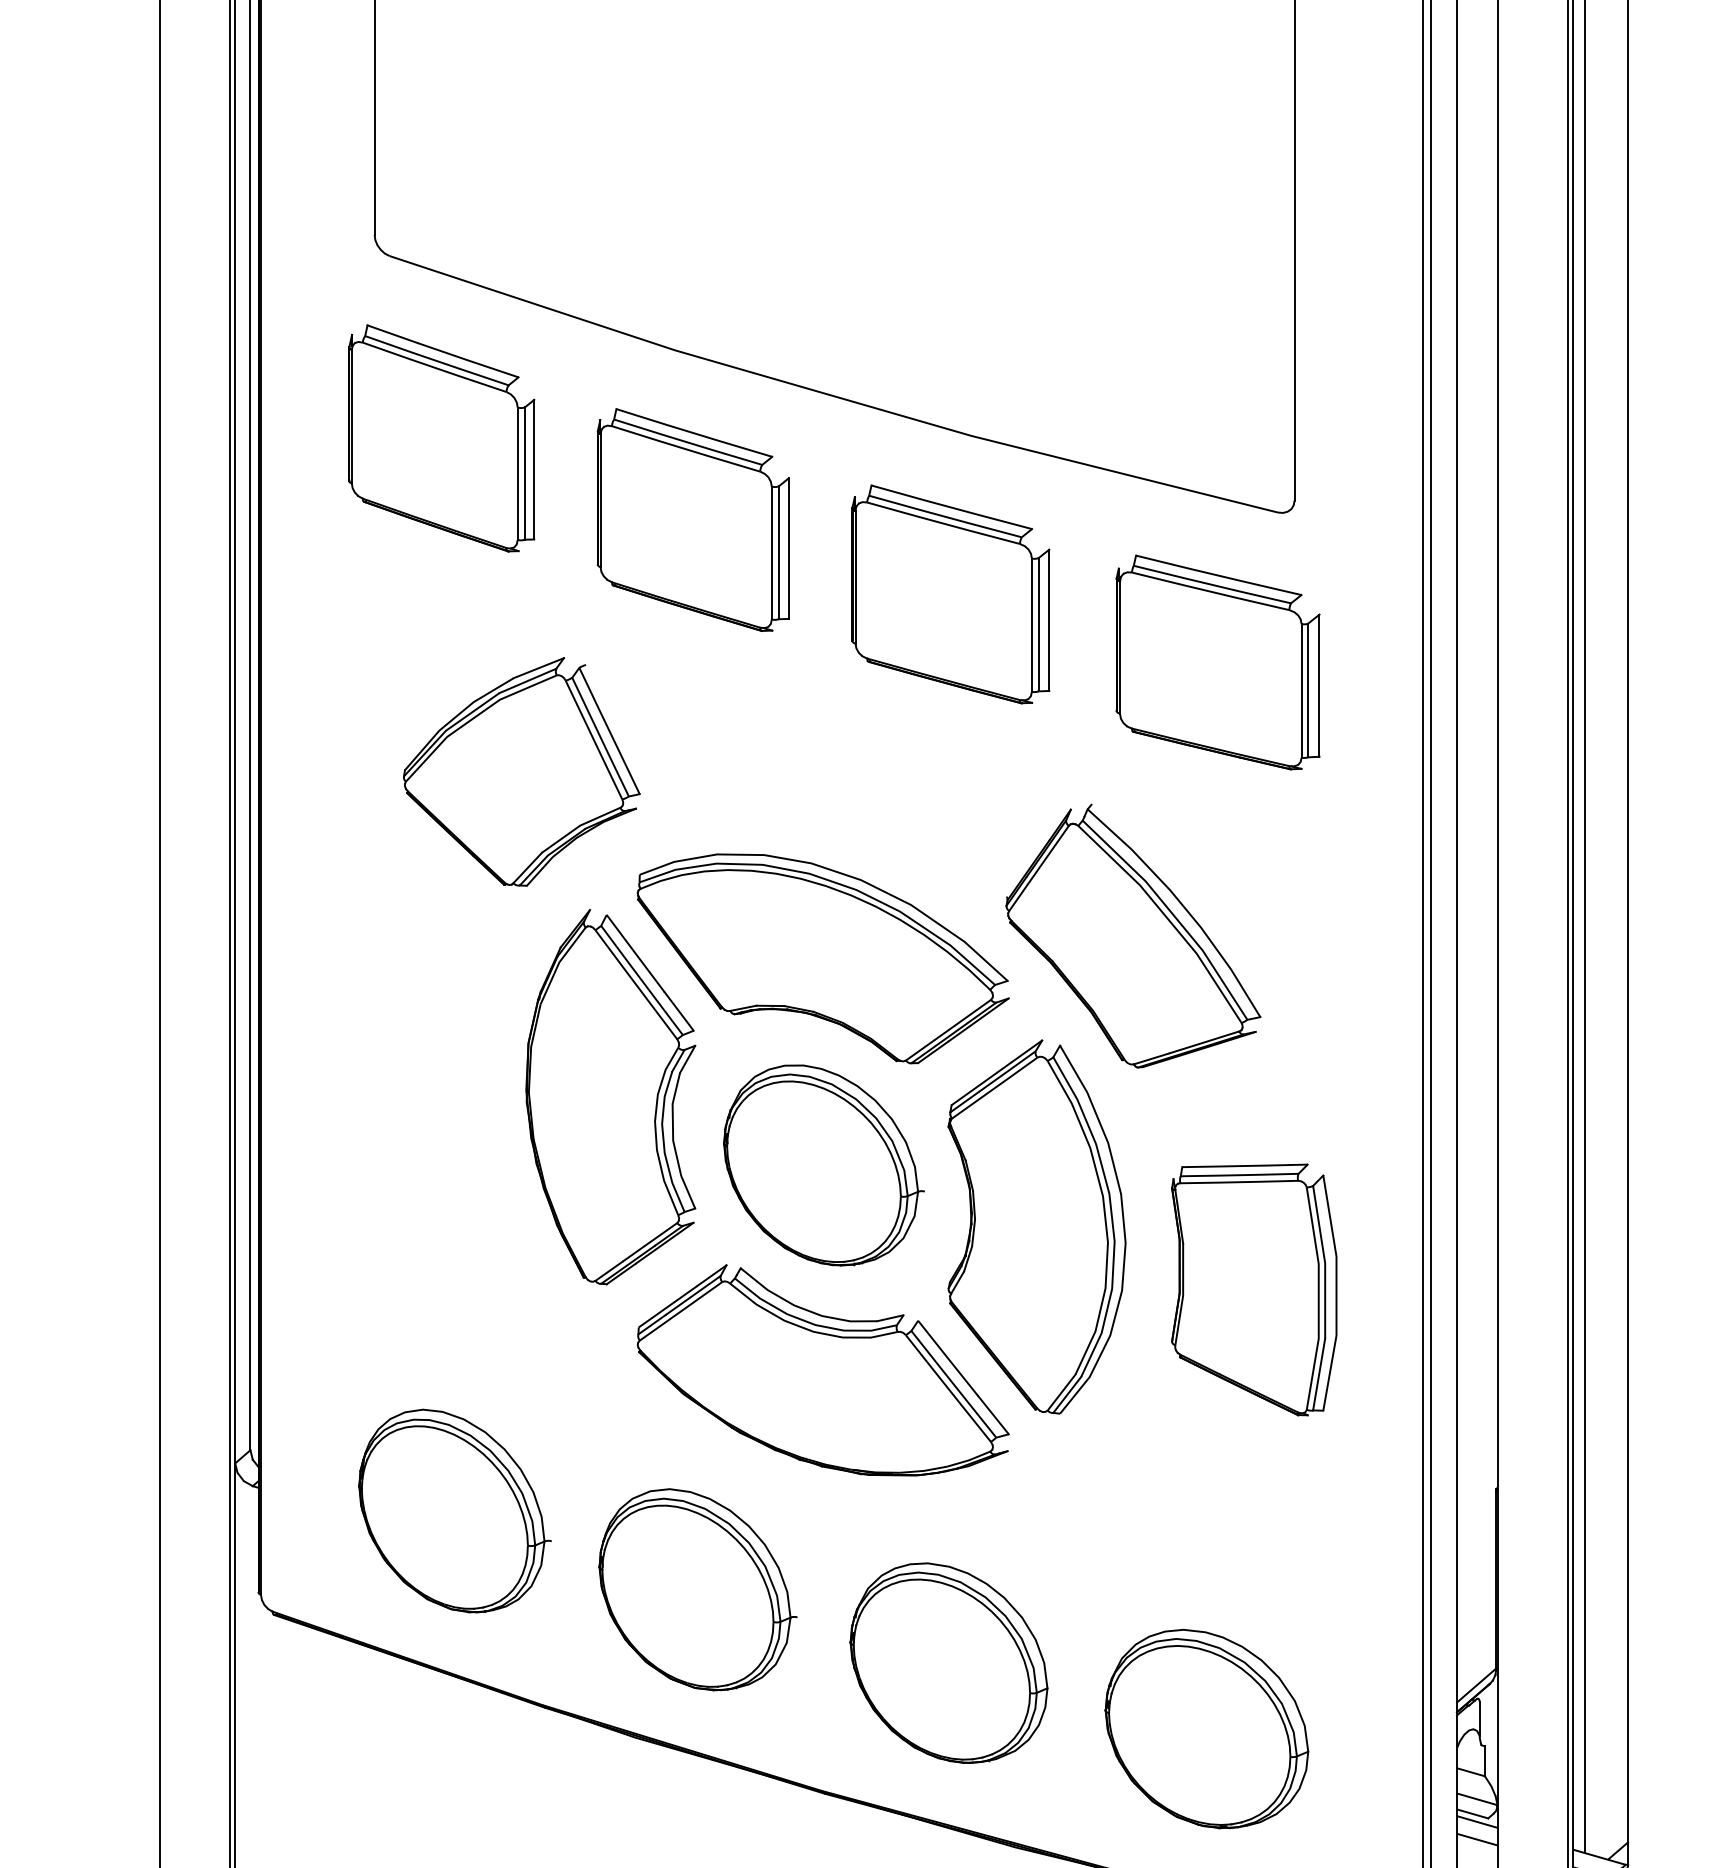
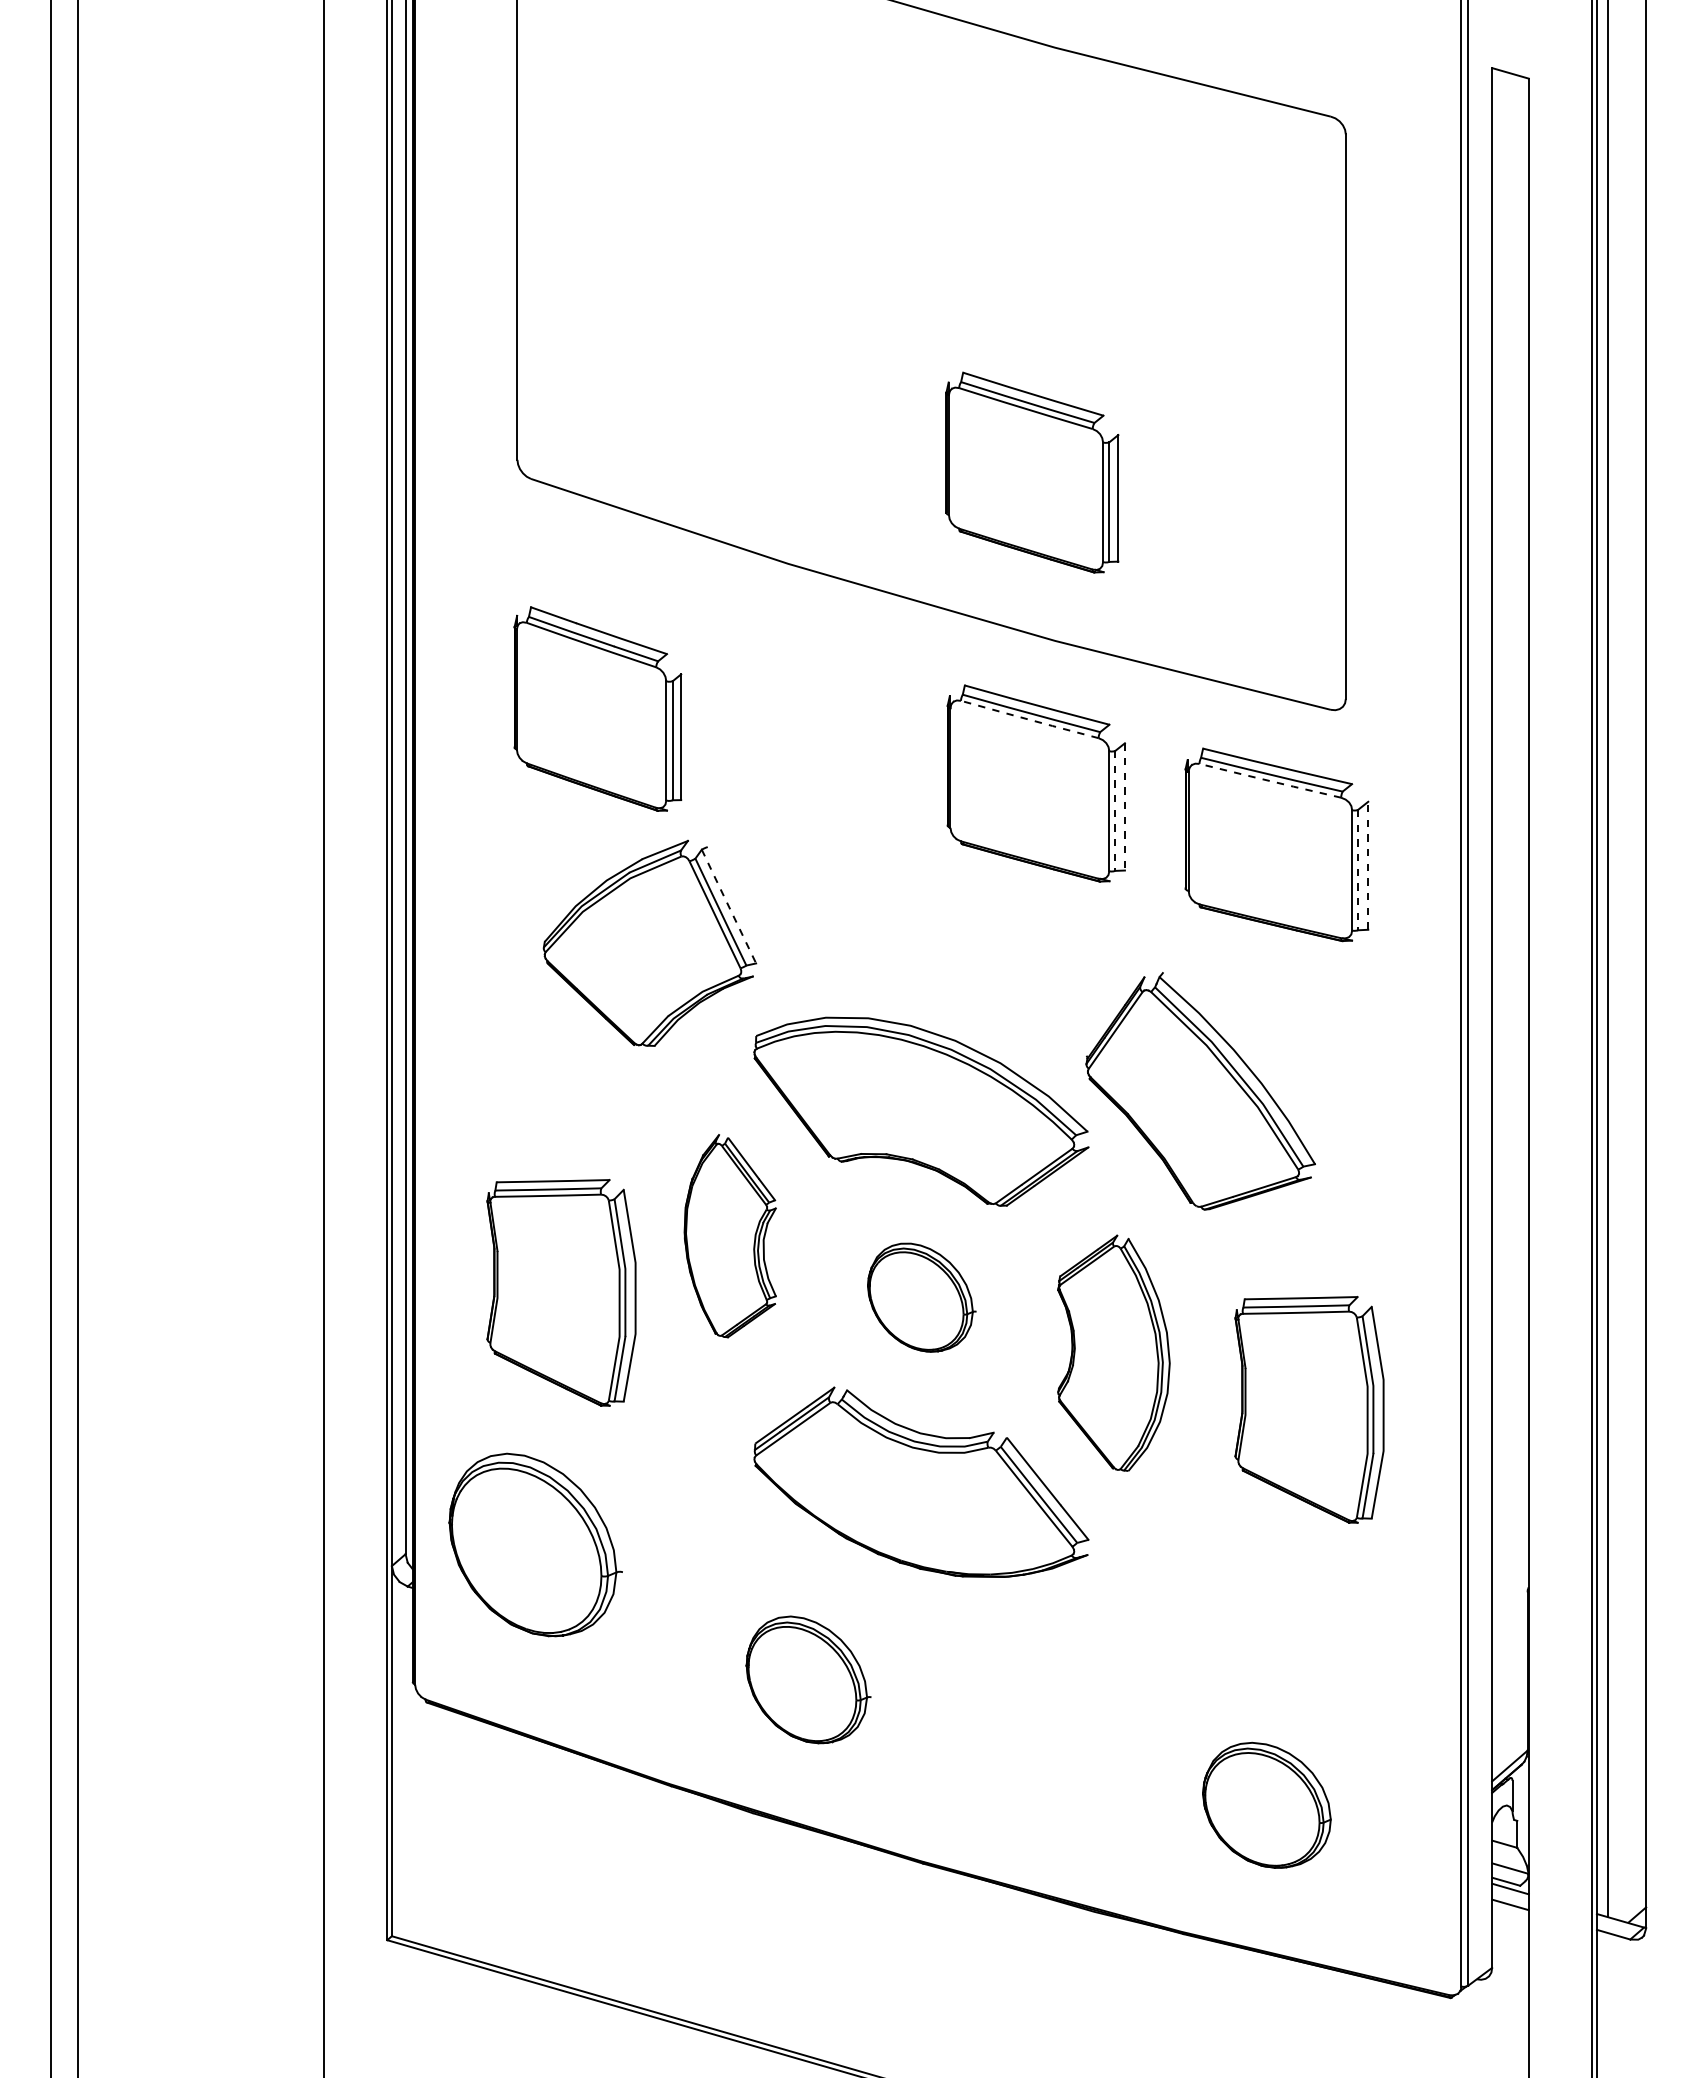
part: (441, 437) -> (597, 708), moved
part: (693, 519) -> (1032, 472), moved
line: (943, 523) -> (1029, 719), solid -> dashed
line: (1209, 590) -> (1269, 780), solid -> dashed
line: (1048, 619) -> (1124, 806), solid -> dashed
line: (1038, 624) -> (1115, 810), solid -> dashed
line: (1319, 685) -> (1368, 865), solid -> dashed
line: (1308, 690) -> (1358, 870), solid -> dashed
line: (609, 730) -> (728, 906), solid -> dashed
part: (611, 1096) -> (730, 1235), size x0.6
part: (423, 1159) -> (561, 1292), added
part: (823, 1165) -> (921, 1297), size x0.6
part: (1036, 1227) -> (1113, 1353), size x0.7
part: (454, 1510) -> (535, 1544), moved
part: (697, 1589) -> (808, 1679), size x0.7
part: (948, 1662) -> (1034, 1745), removed
part: (1206, 1729) -> (1266, 1805), size x0.7

